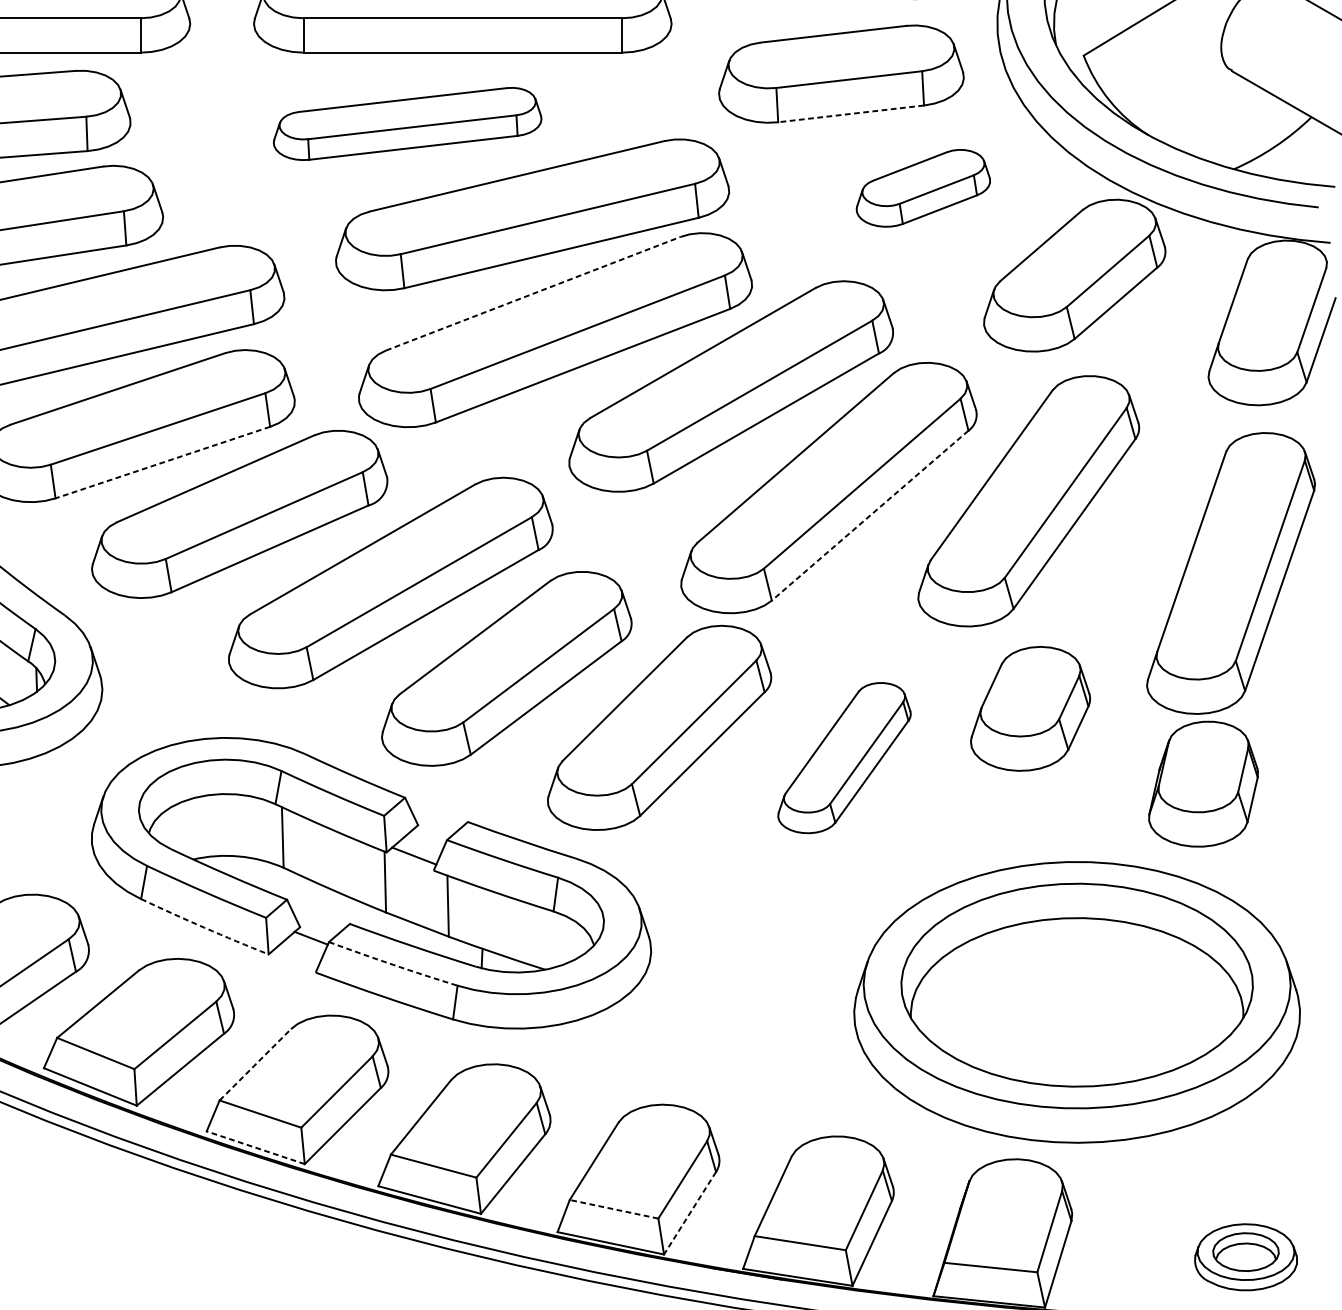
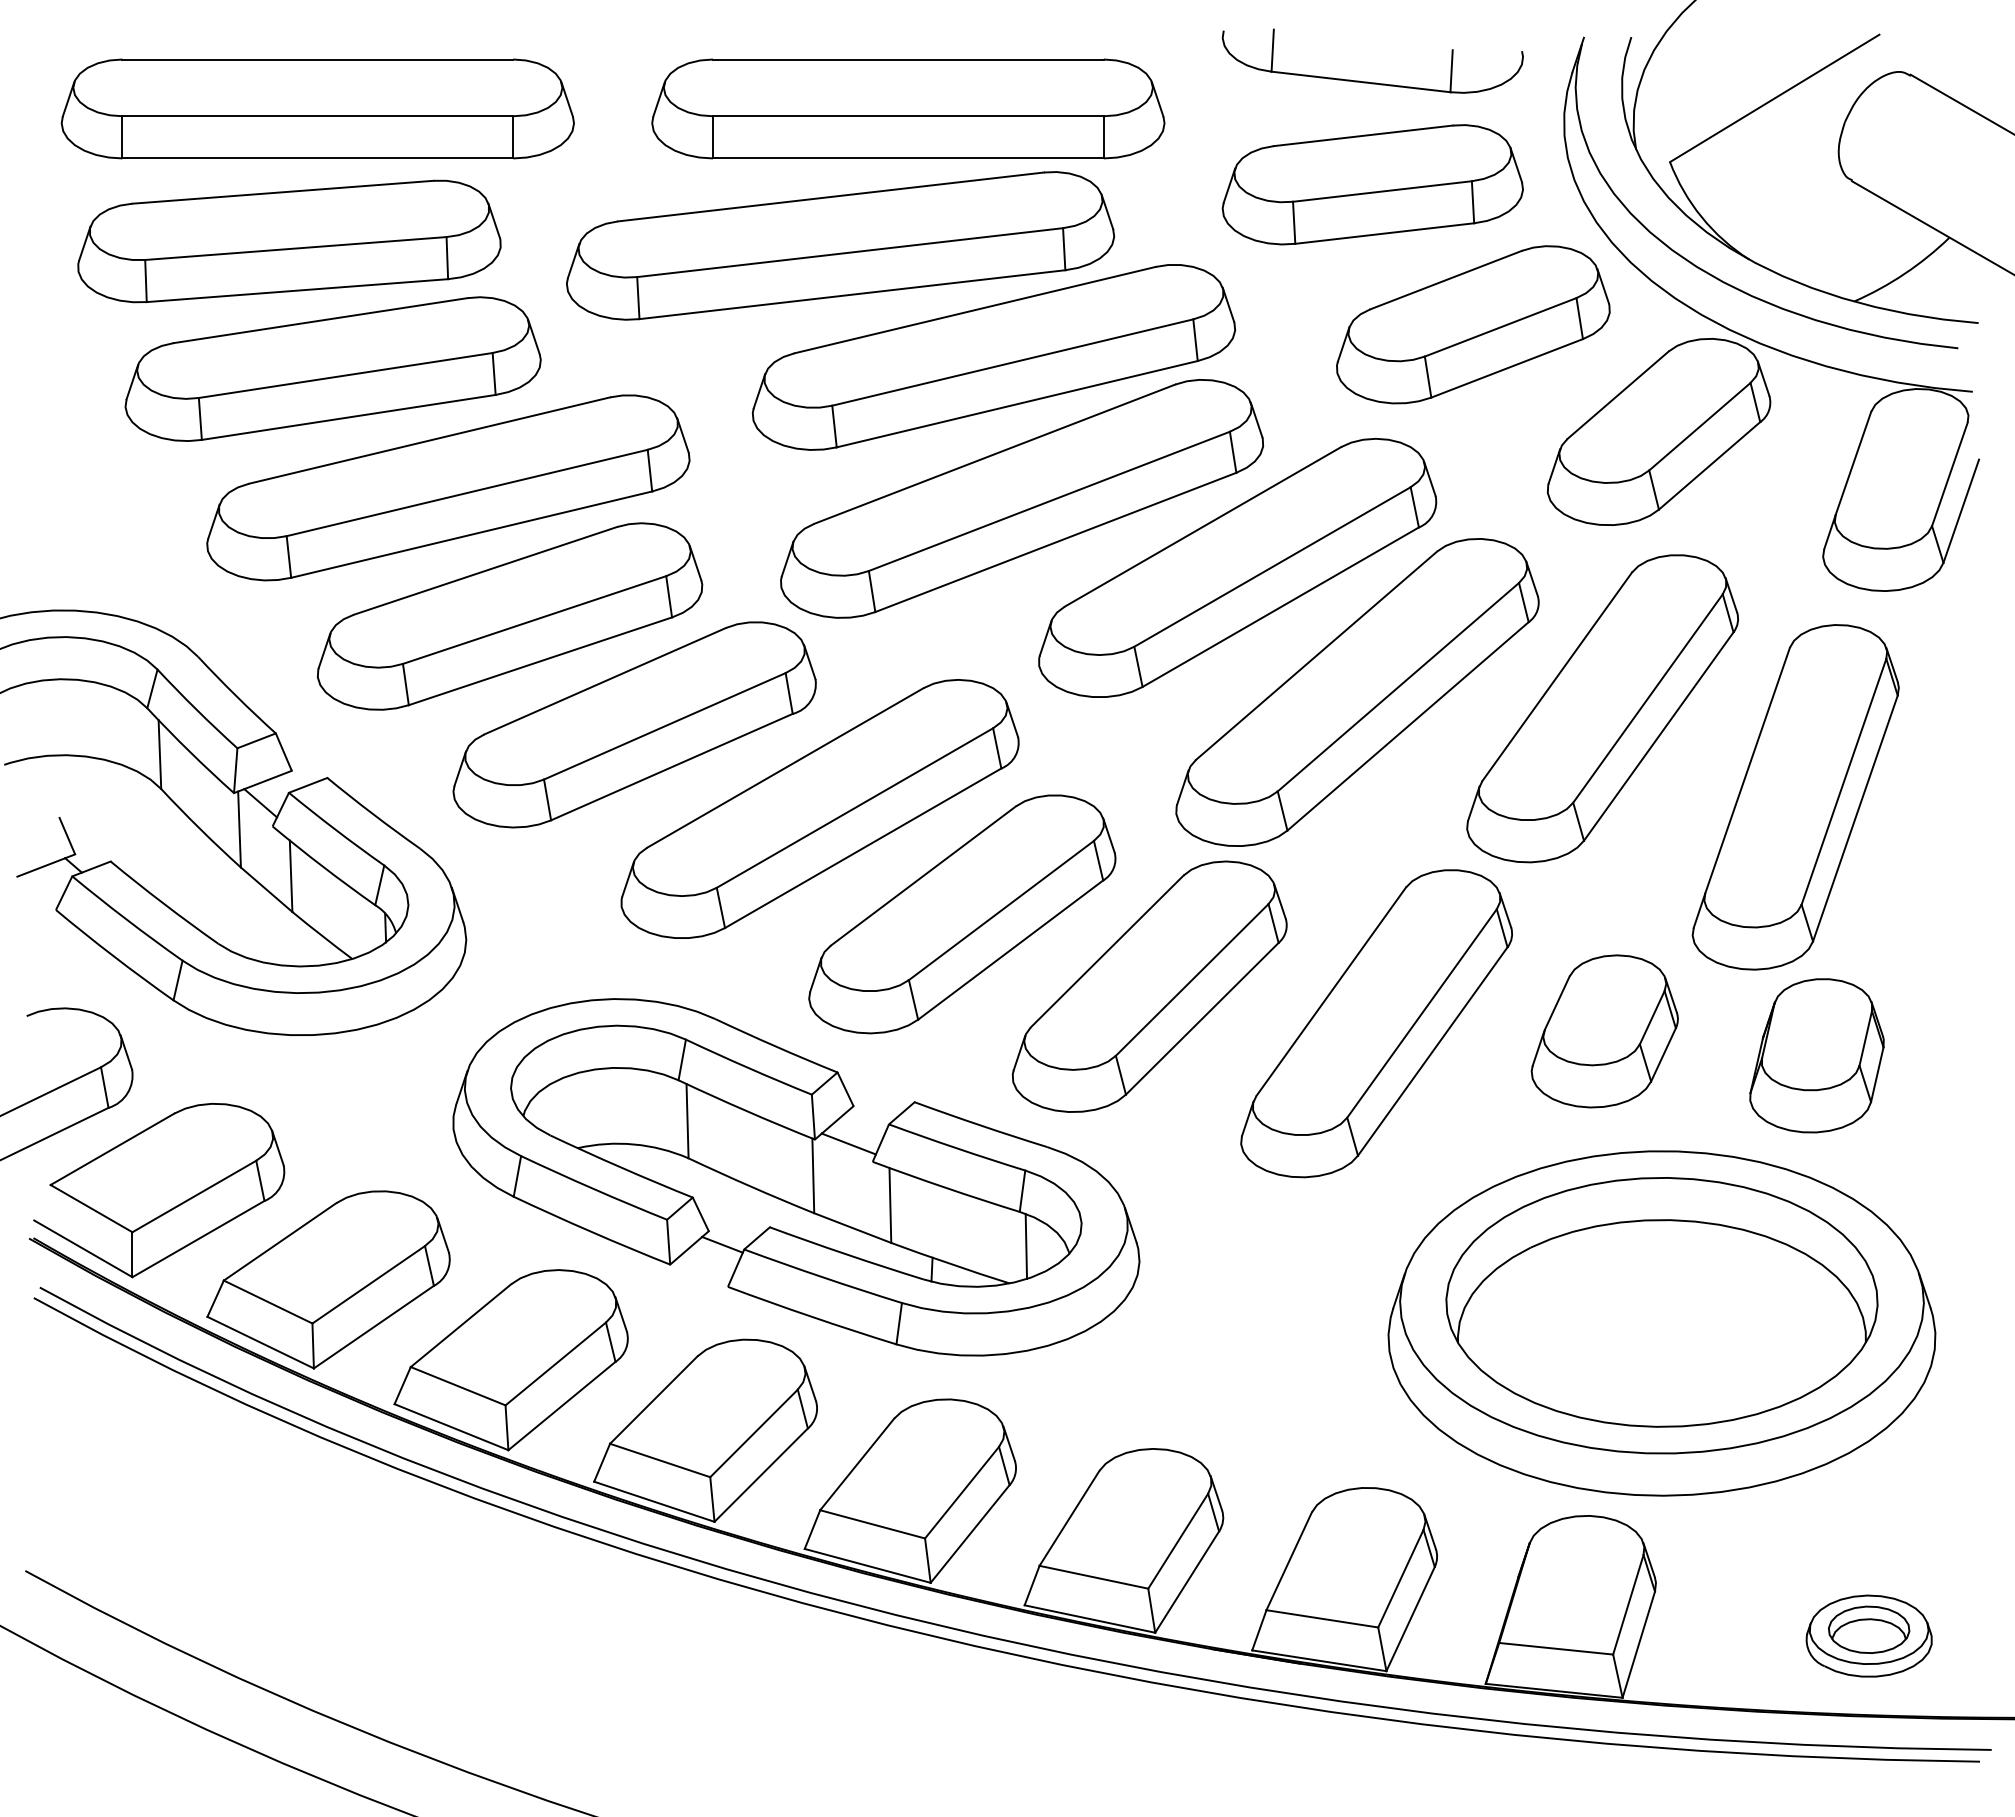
line: (850, 113) -> (1384, 233), dashed -> solid
part: (407, 123) -> (840, 245), size x1.67
part: (923, 188) -> (1473, 324), size x1.67
line: (533, 294) -> (995, 454), dashed -> solid
line: (162, 462) -> (540, 661), dashed -> solid
line: (869, 515) -> (1407, 726), dashed -> solid
part: (1230, 573) -> (1795, 797), moved
part: (1030, 708) -> (1604, 1031), moved
part: (844, 757) -> (1376, 1023), size x1.67
arc: (204, 927) -> (591, 1231), dashed -> solid
line: (559, 938) -> (1026, 1245), added
arc: (392, 964) -> (822, 1277), dashed -> solid
line: (255, 1065) -> (653, 1400), dashed -> solid
line: (255, 1147) -> (653, 1501), dashed -> solid
line: (613, 1209) -> (1093, 1577), dashed -> solid
line: (690, 1213) -> (1187, 1582), dashed -> solid

